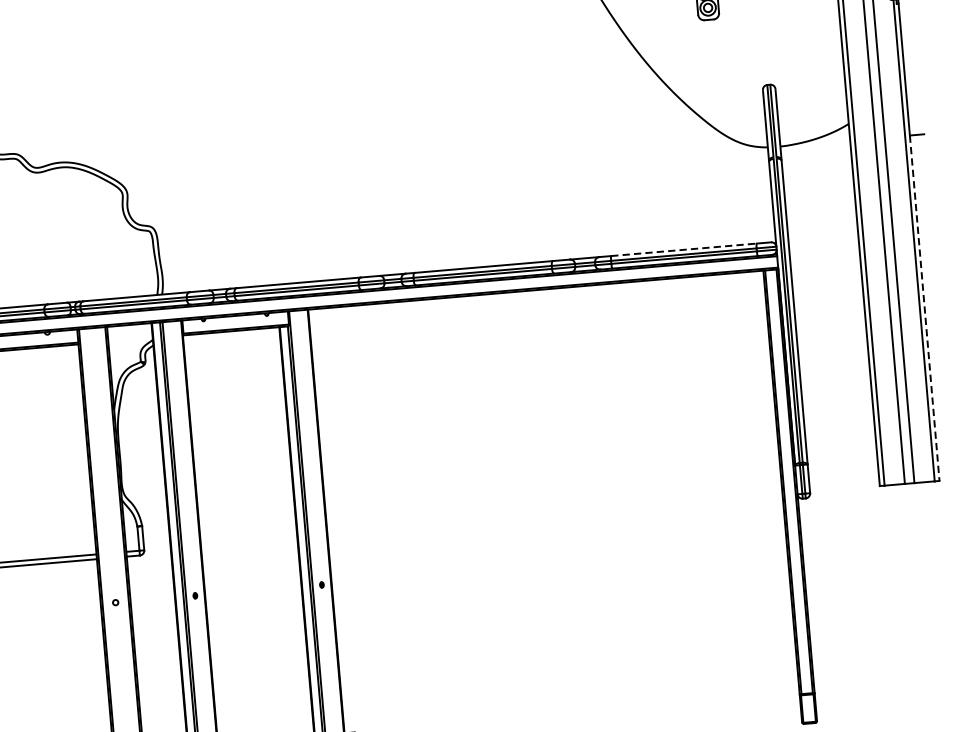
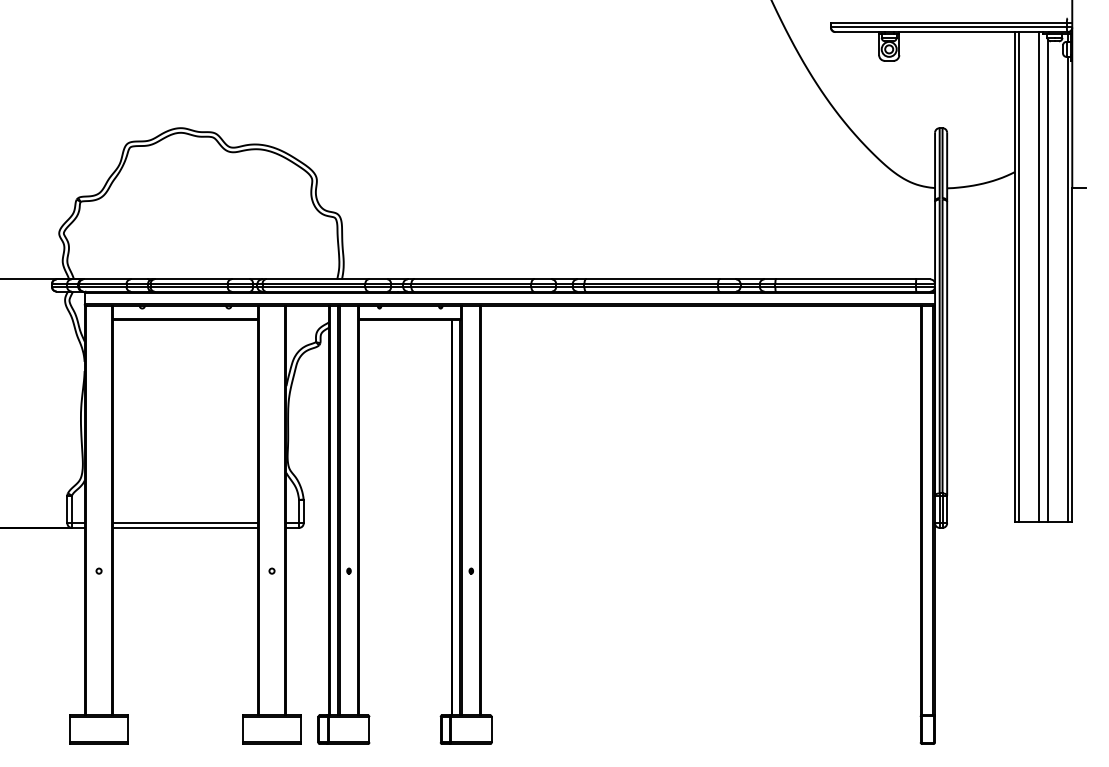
line: (684, 249) -> (846, 279), dashed -> solid
line: (924, 308) -> (1072, 355), dashed -> solid

